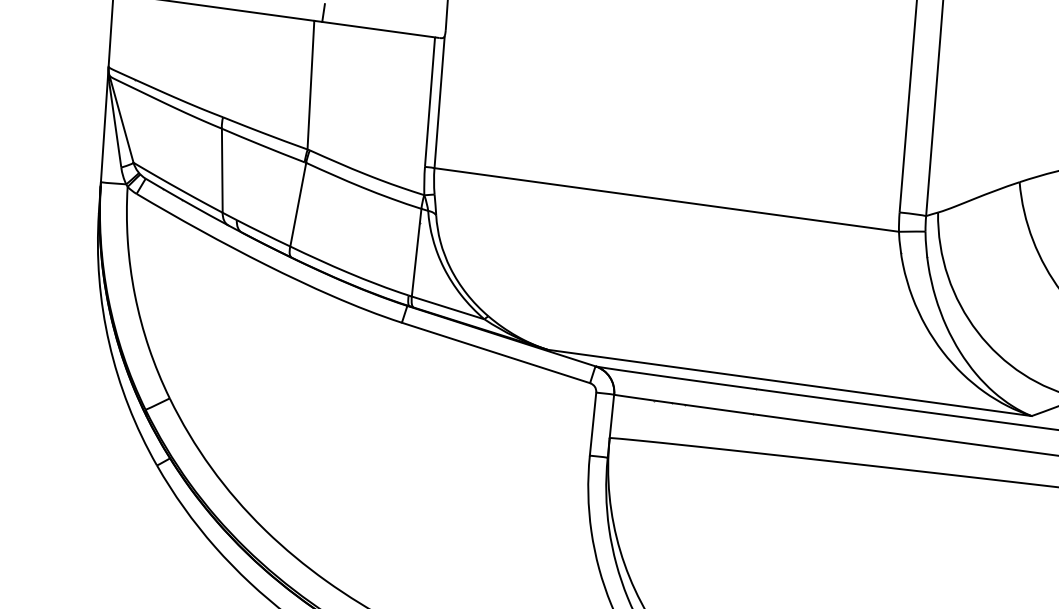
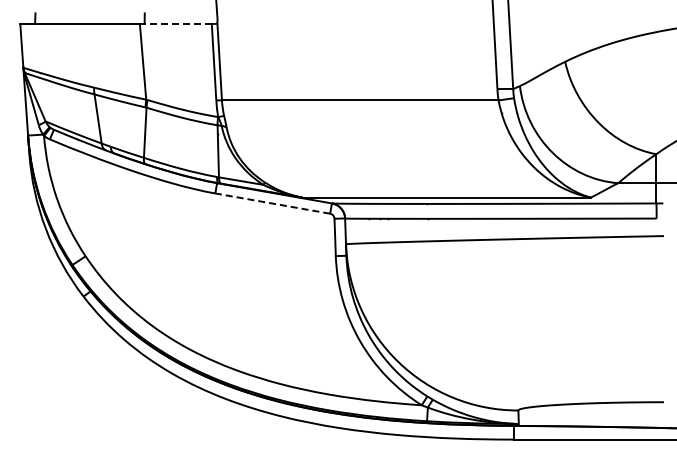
line: (374, 28) -> (175, 23), solid -> dashed
line: (495, 352) -> (272, 203), solid -> dashed

